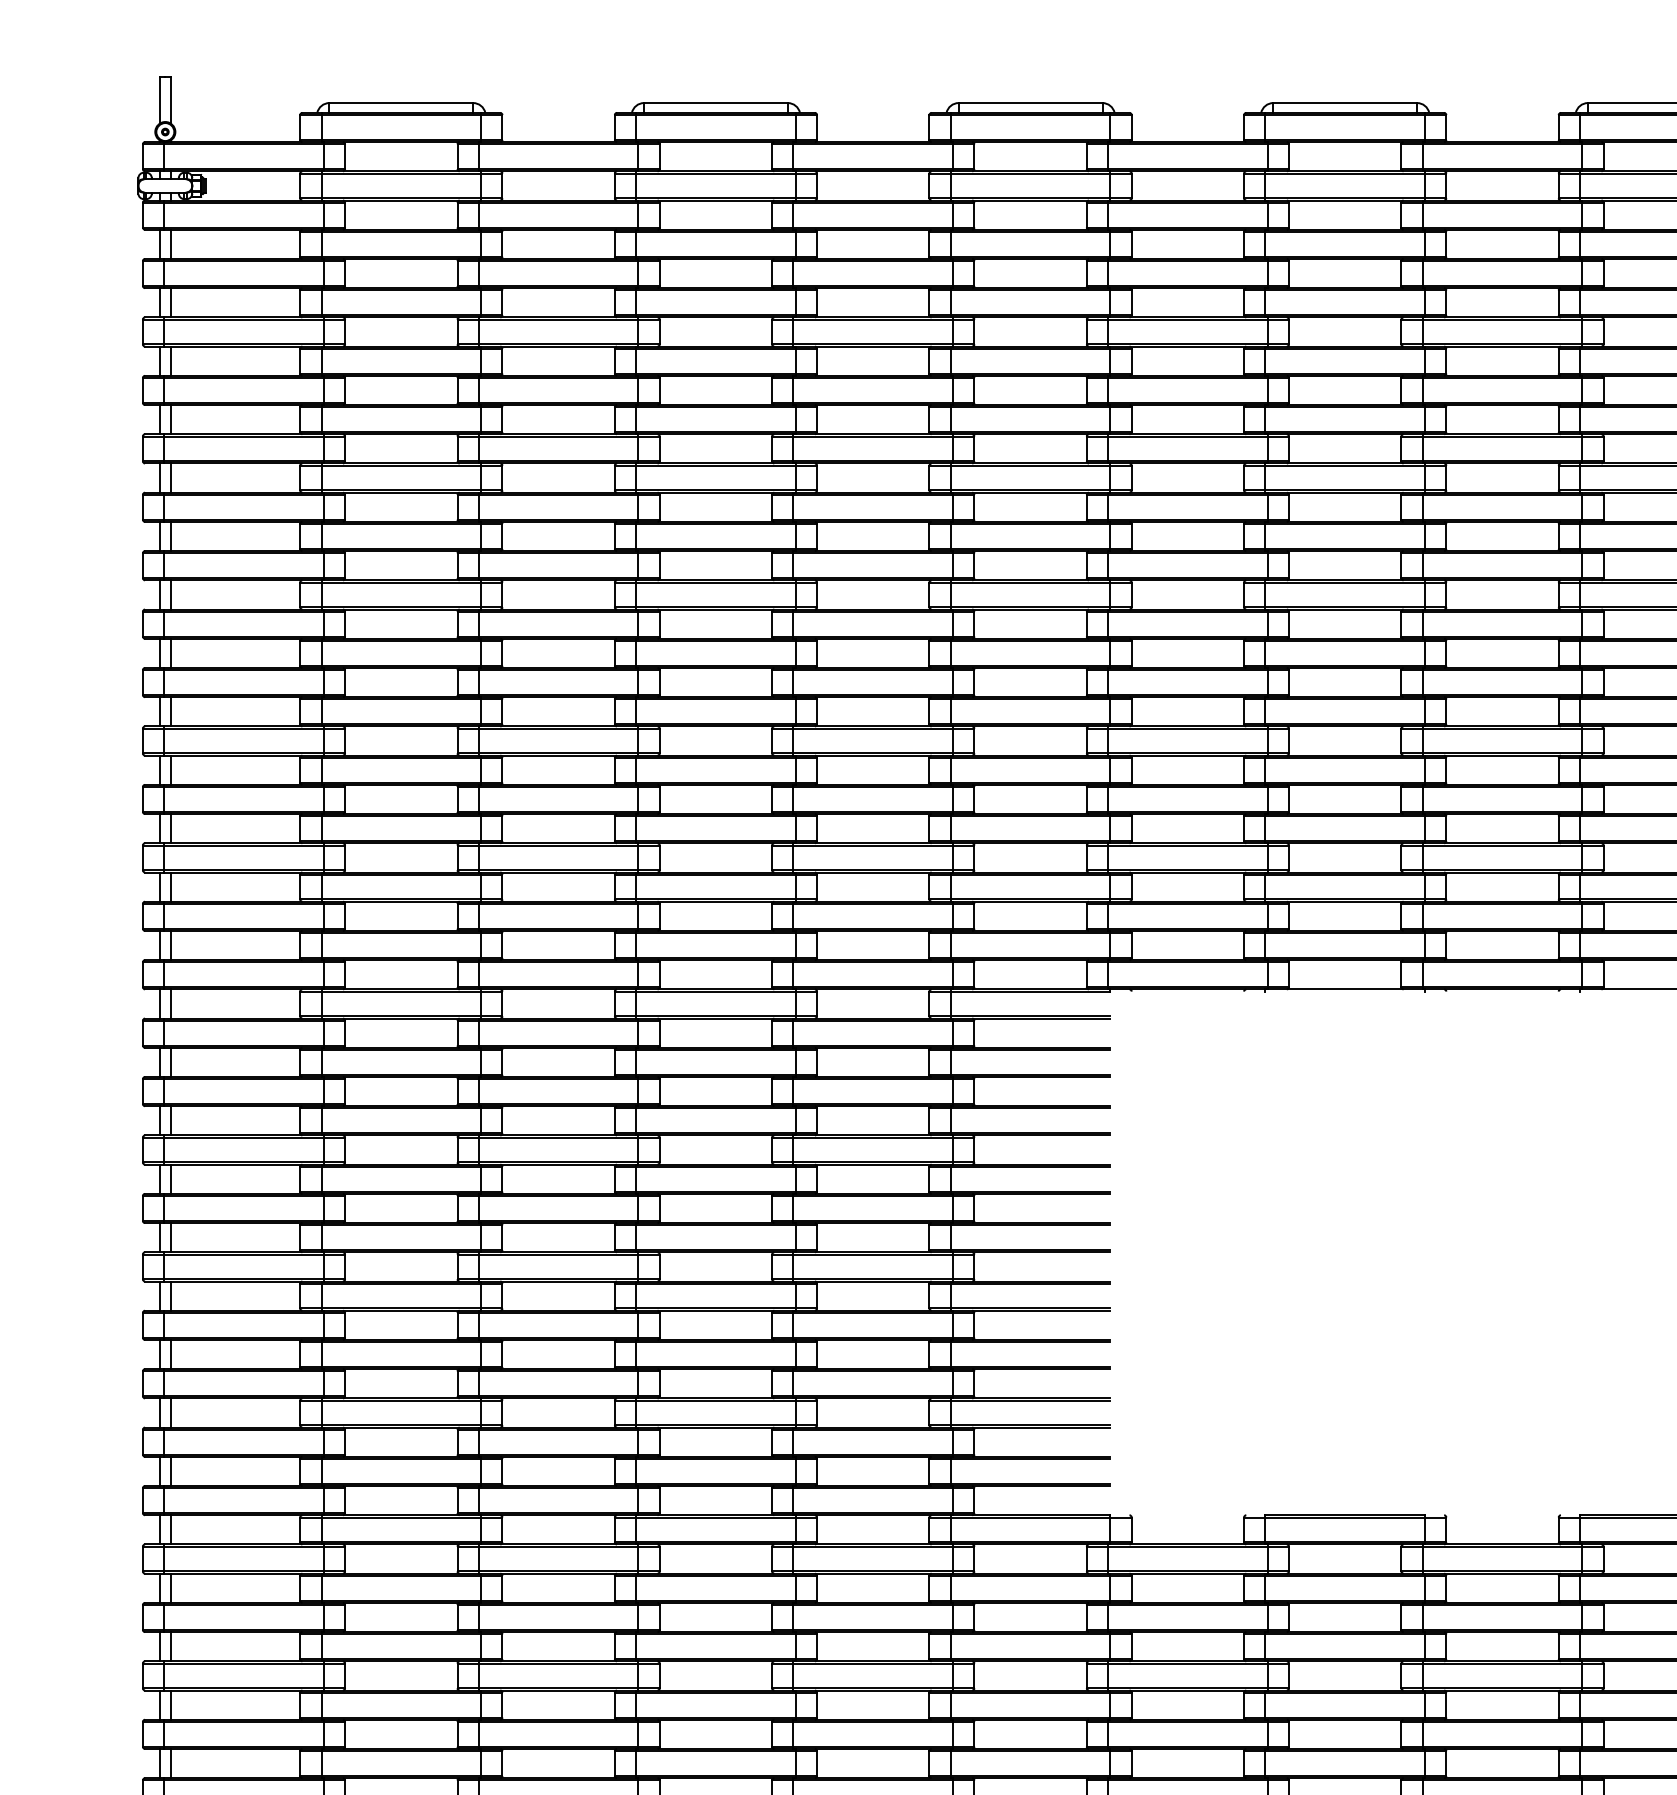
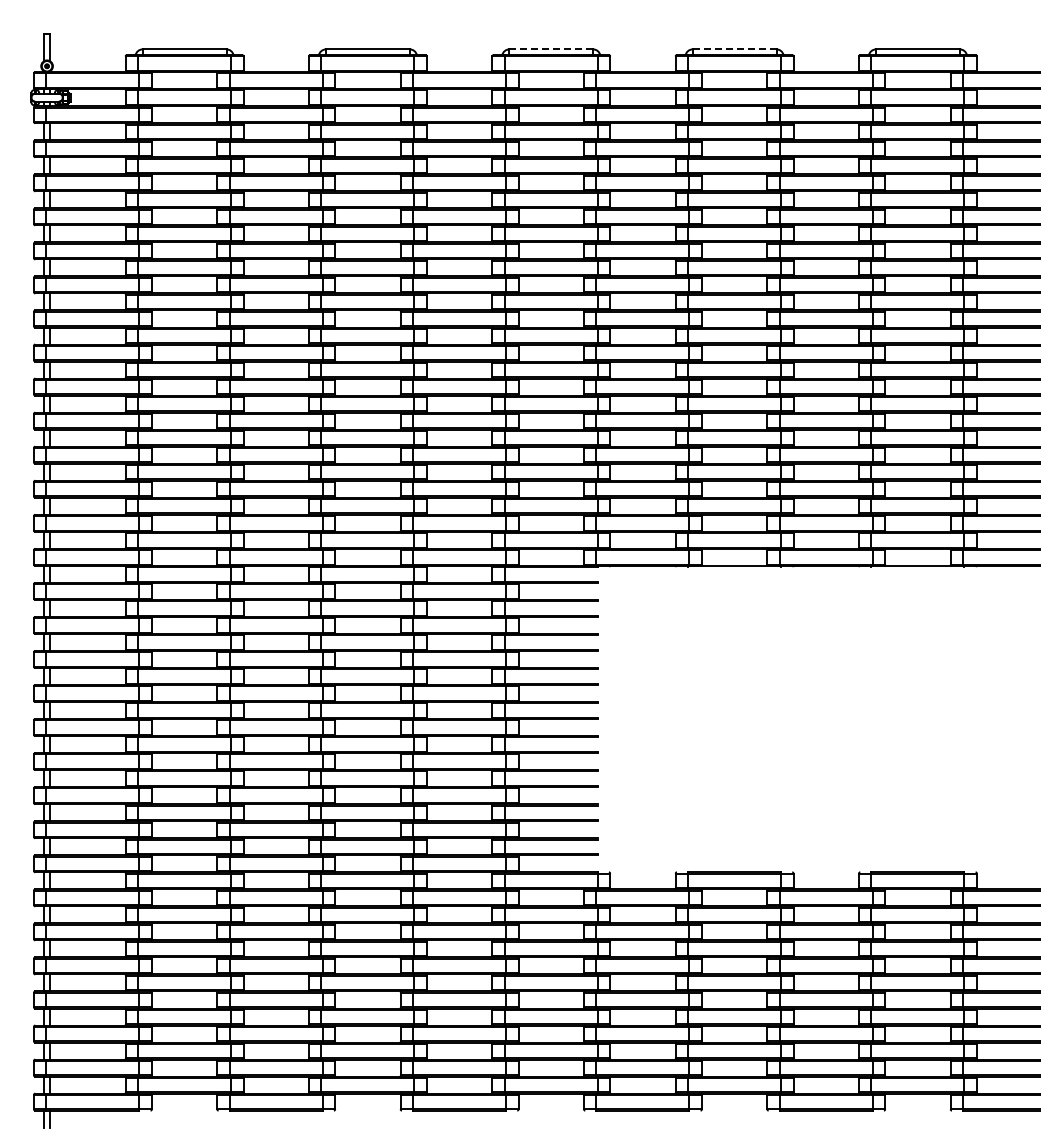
line: (1030, 103) -> (551, 49), solid -> dashed
line: (1345, 103) -> (734, 49), solid -> dashed

